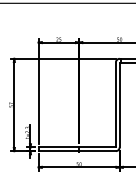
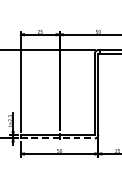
line: (77, 151) -> (58, 138), solid -> dashed

